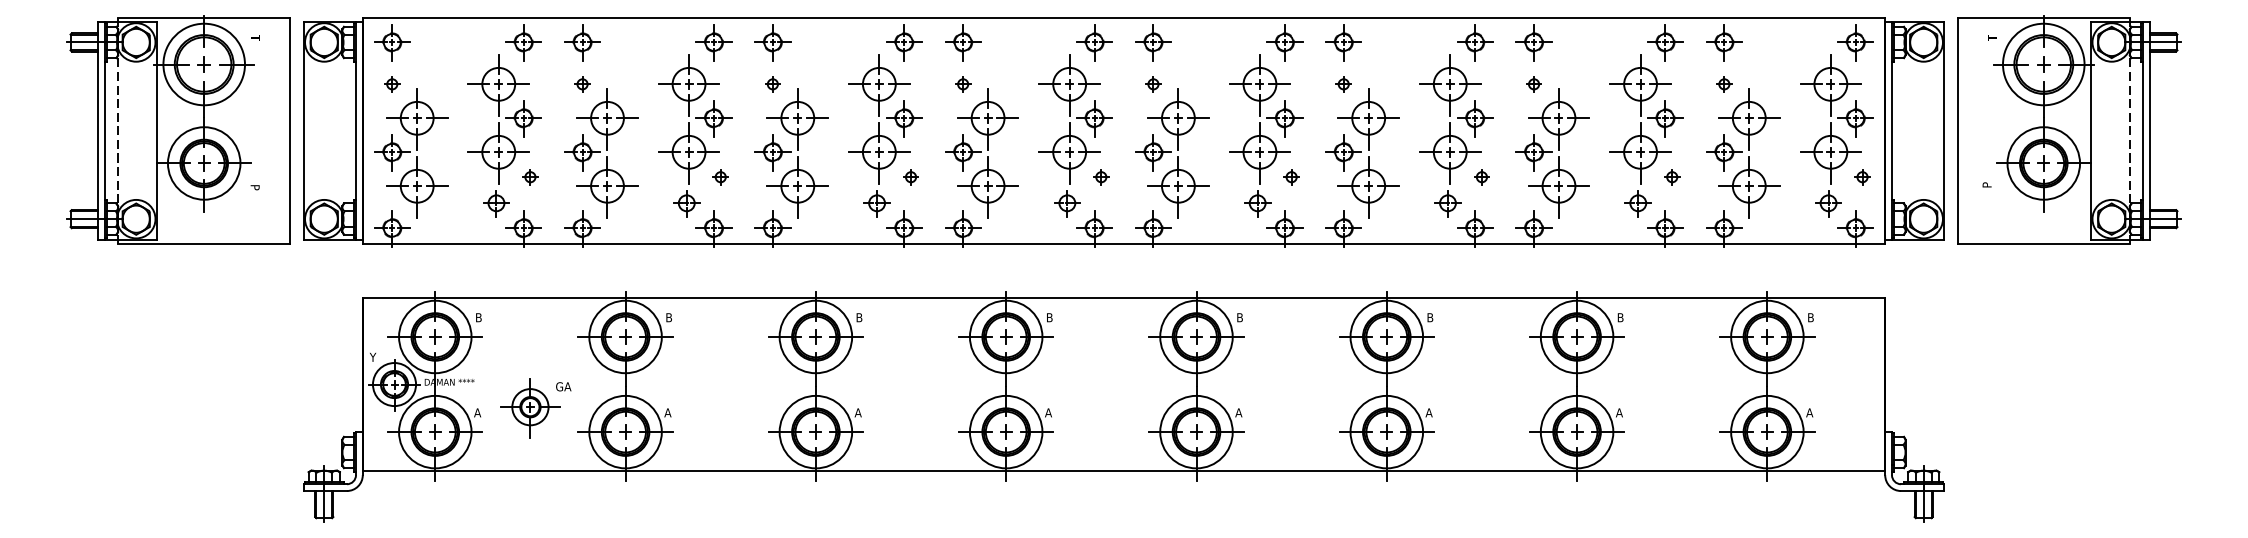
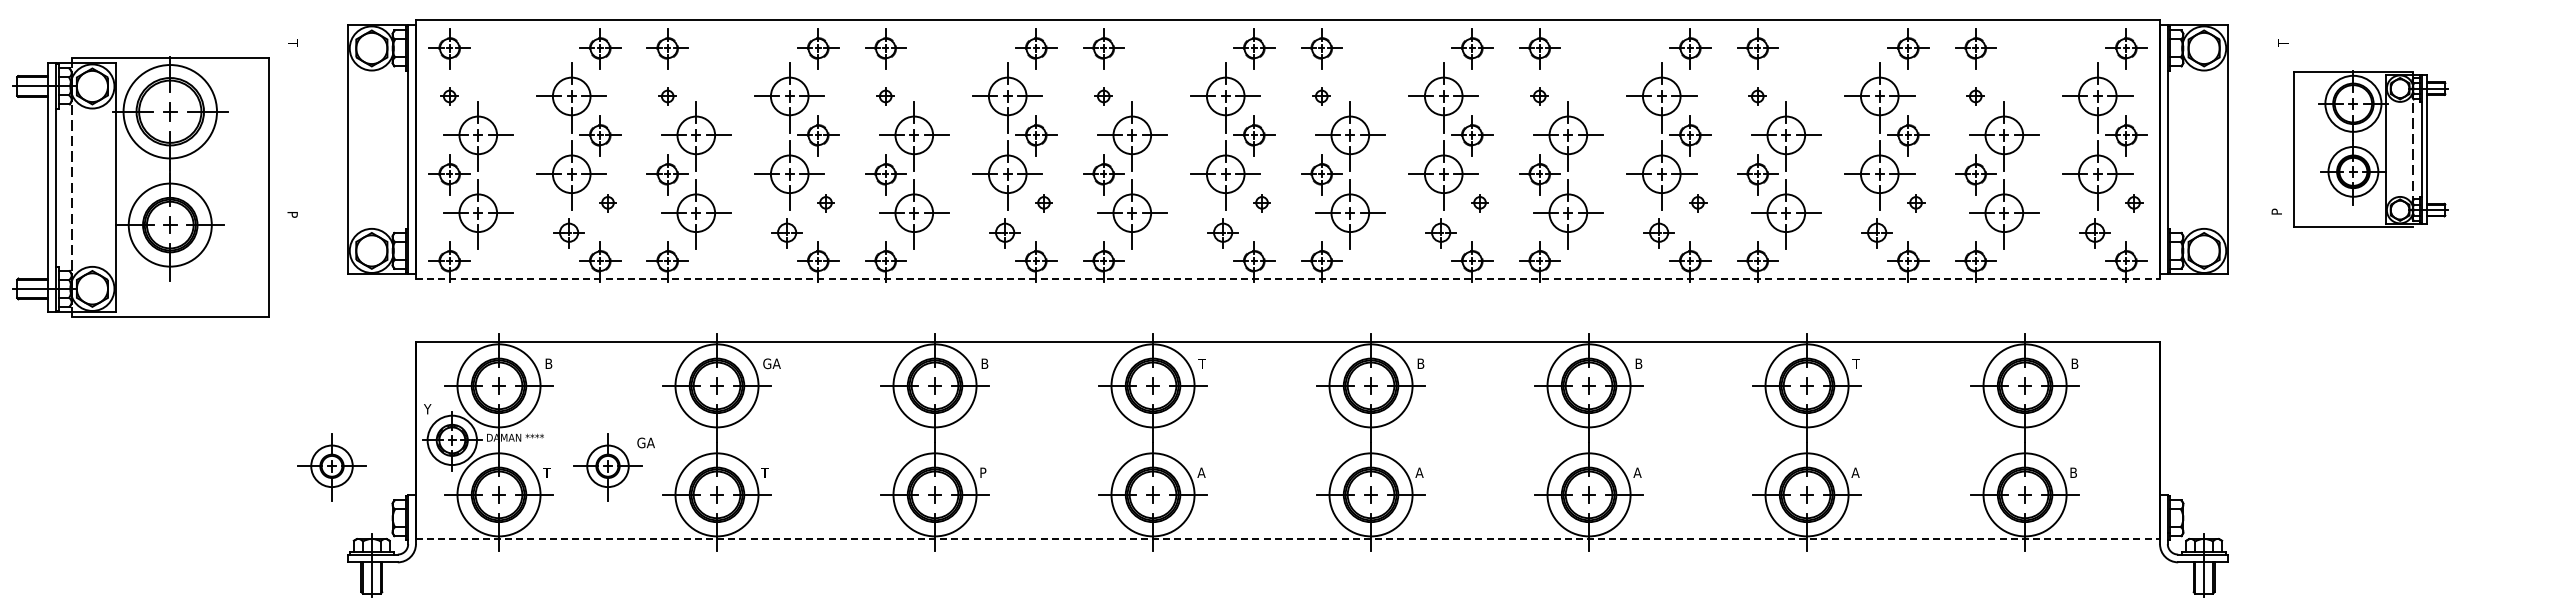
part: (178, 129) -> (140, 186), moved
part: (2068, 129) -> (2370, 148), size x0.6
line: (1124, 244) -> (1288, 279), solid -> dashed
text: (673, 317) -> (771, 363), B -> GA
text: (1049, 317) -> (1202, 363), B -> T
text: (1620, 317) -> (1856, 363), B -> T
part: (289, 408) -> (331, 467), added
text: (477, 412) -> (547, 472), A -> T
text: (667, 412) -> (765, 472), A -> T
text: (858, 412) -> (983, 472), A -> P
text: (1809, 412) -> (2073, 472), A -> B
line: (1124, 471) -> (1288, 539), solid -> dashed

